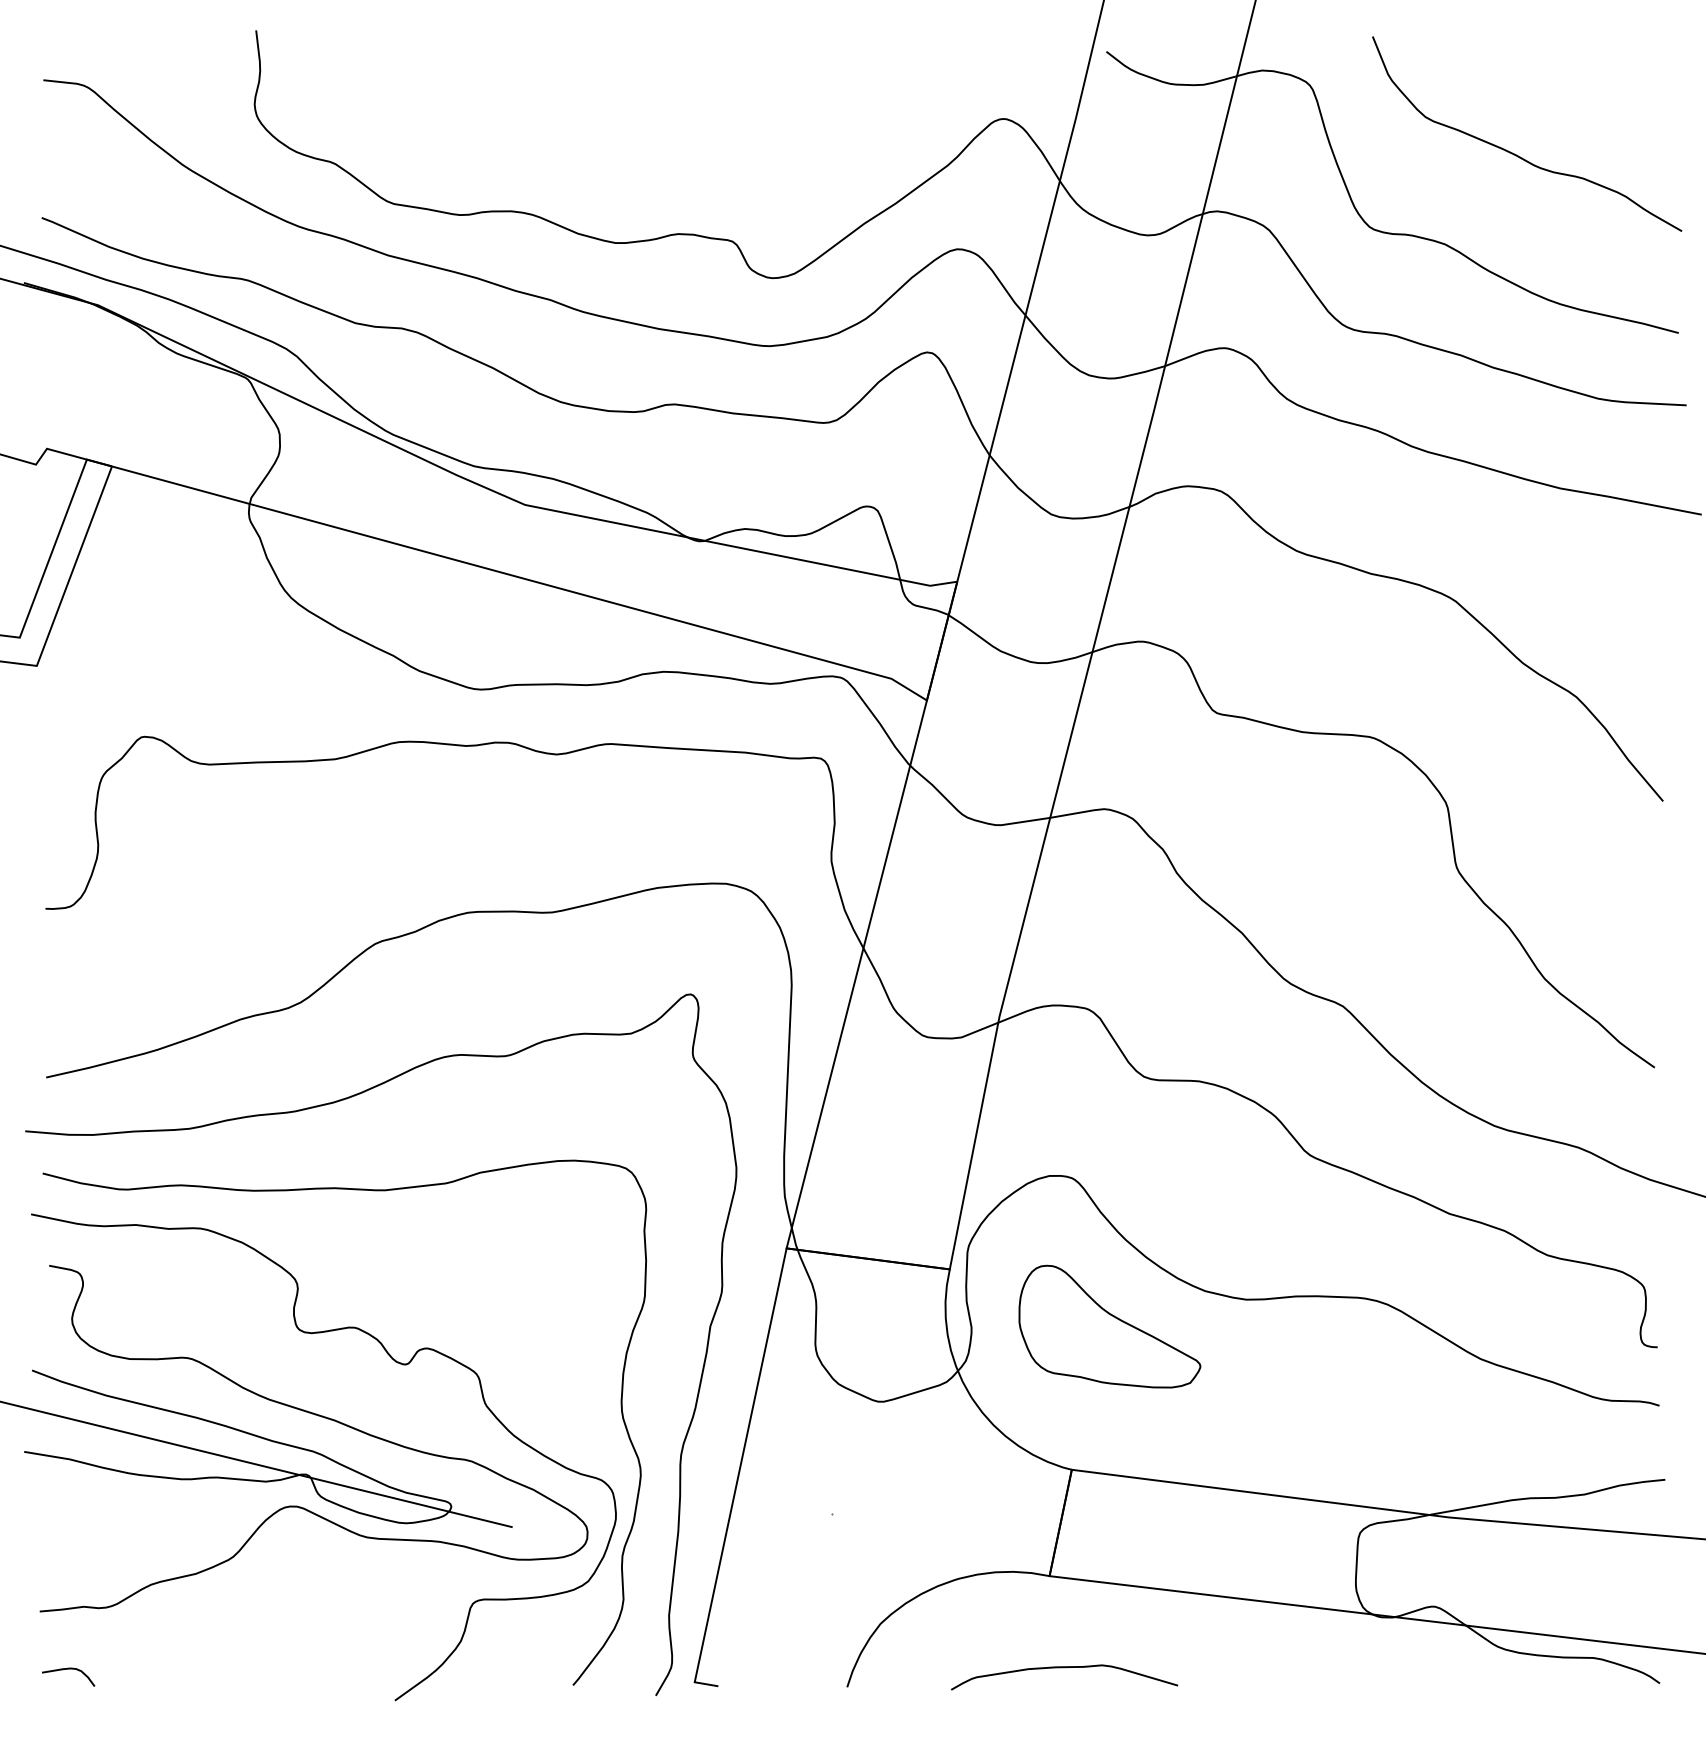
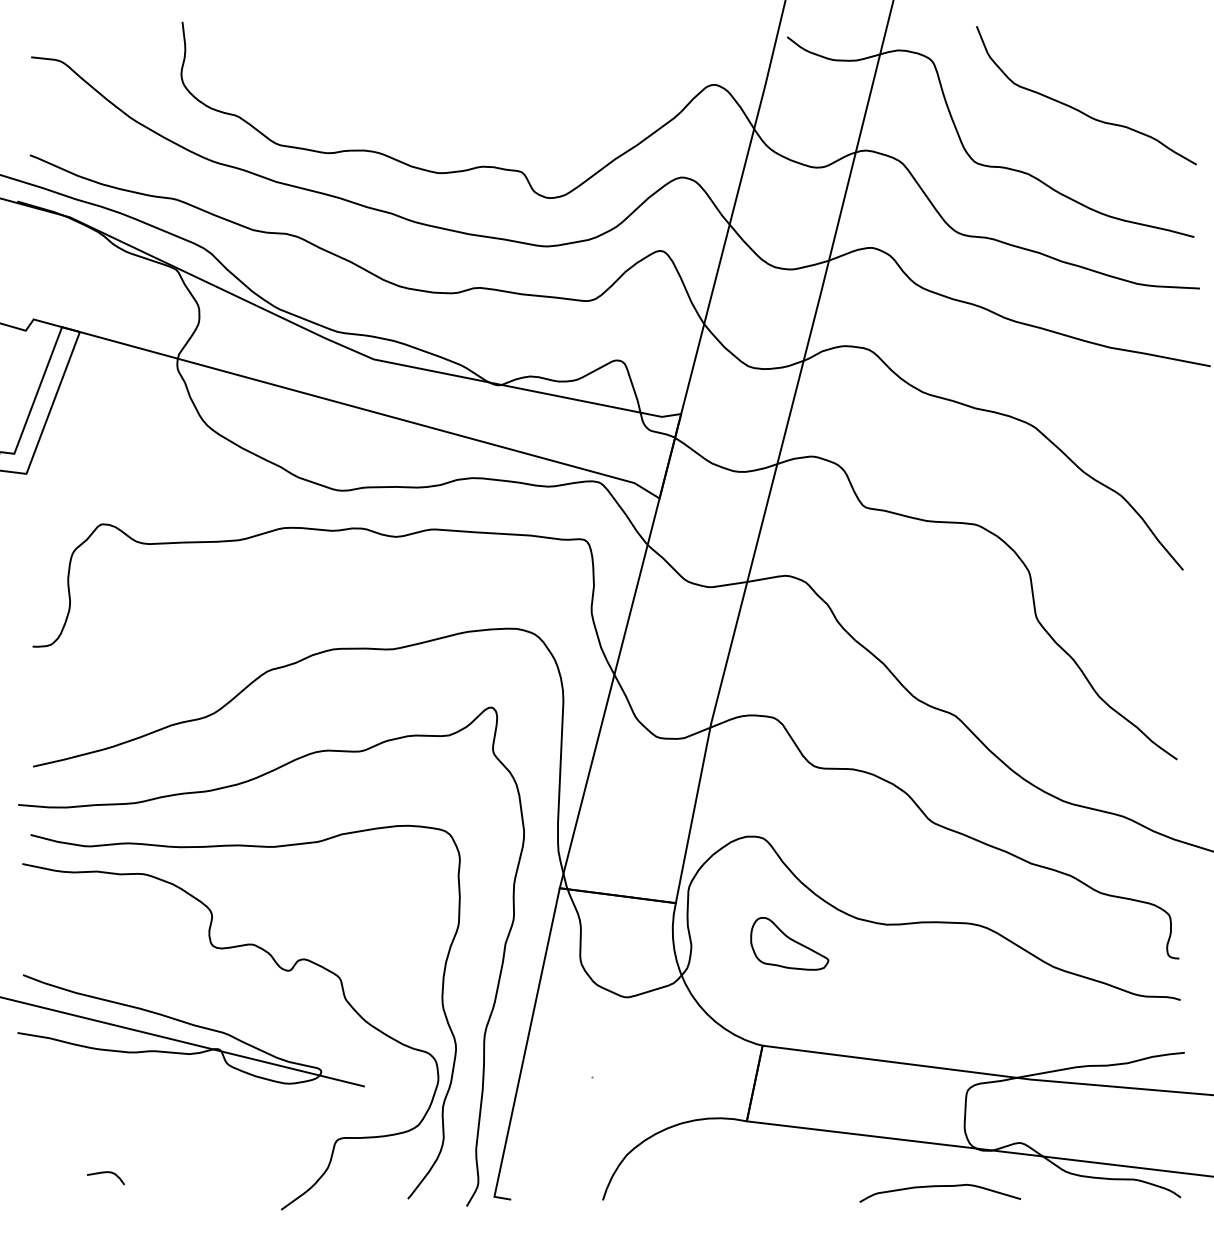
part: (1109, 1326) -> (789, 943), size x0.6
curve: (321, 1417) -> (228, 1008), removed
curve: (1064, 1668) -> (940, 1187), moved
curve: (68, 1669) -> (105, 1172), moved

